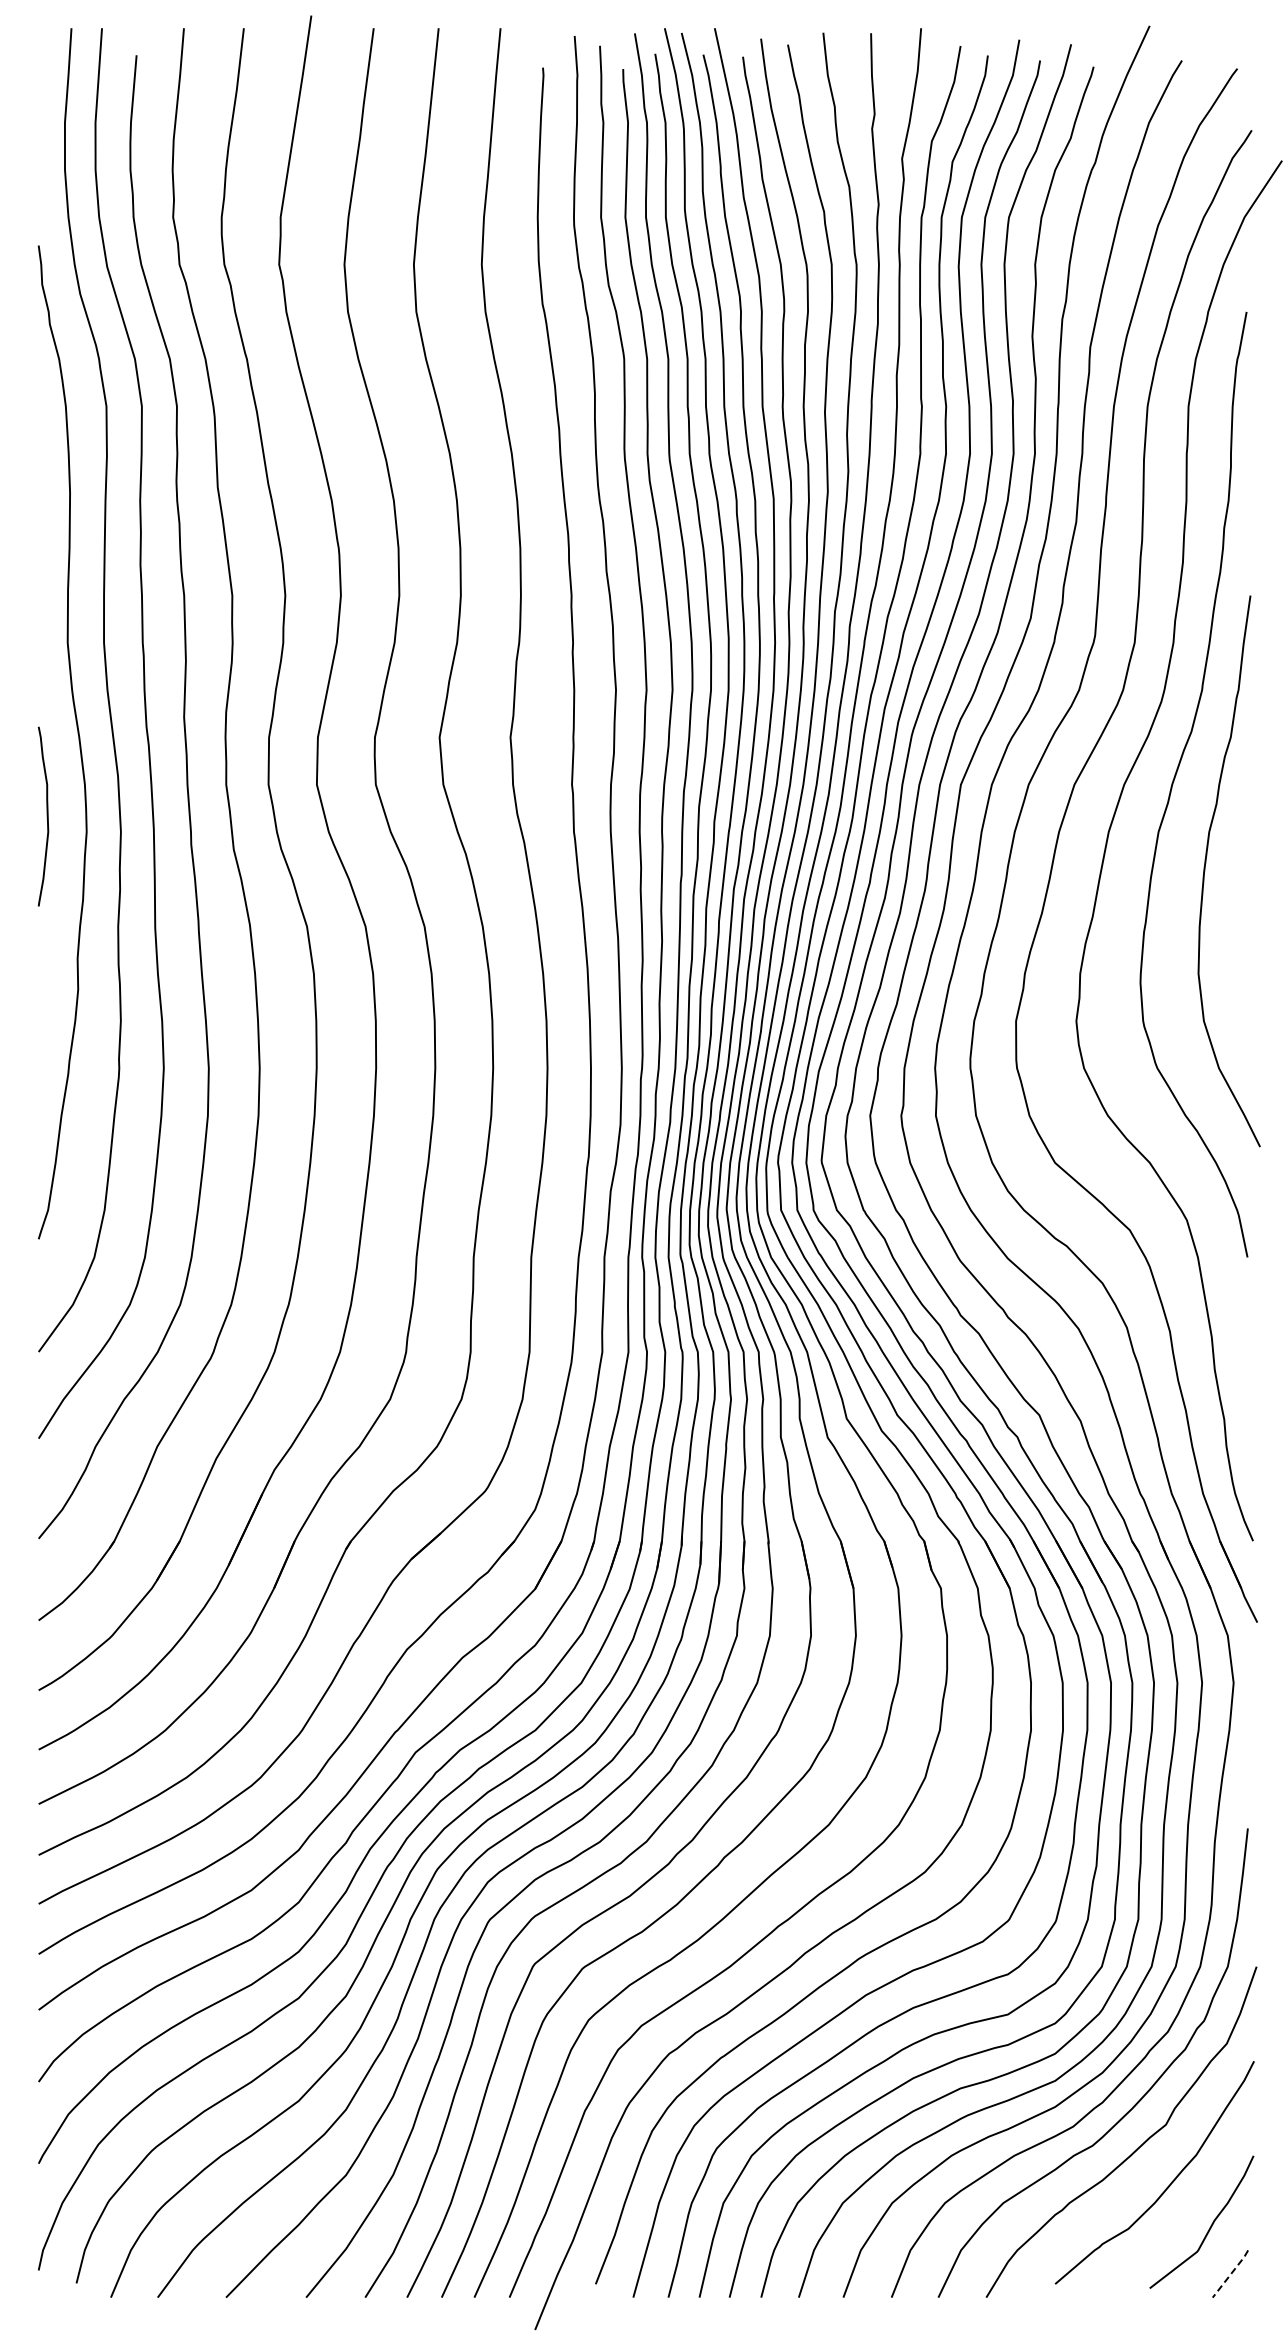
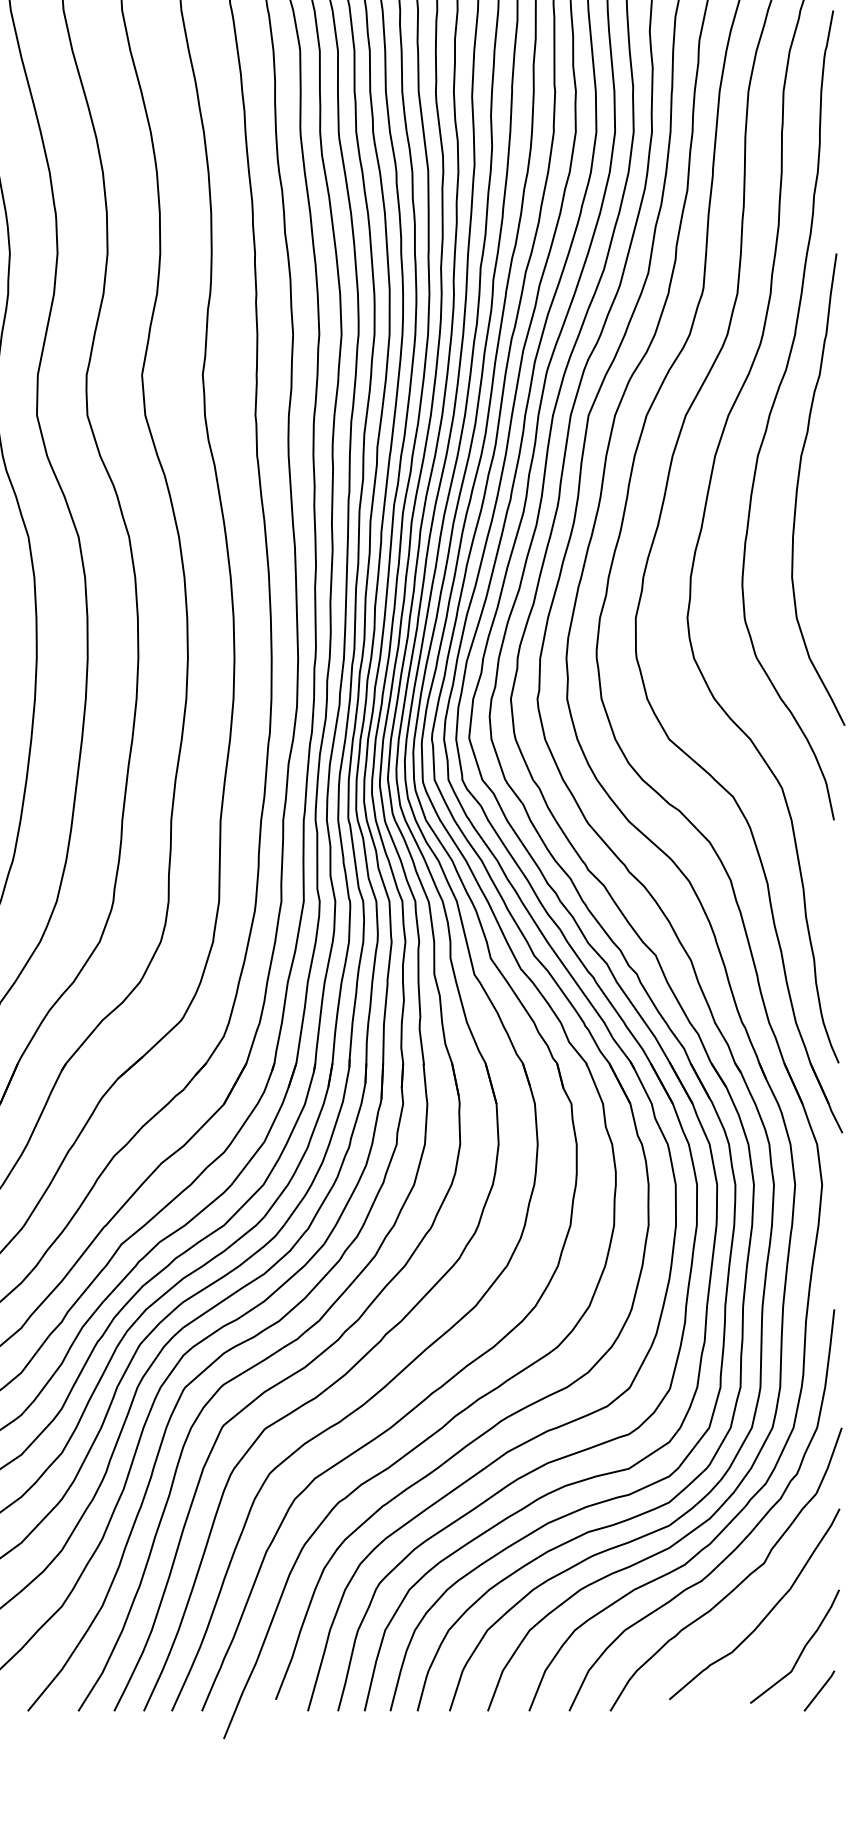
line: (1230, 2274) -> (819, 1691), dashed -> solid

